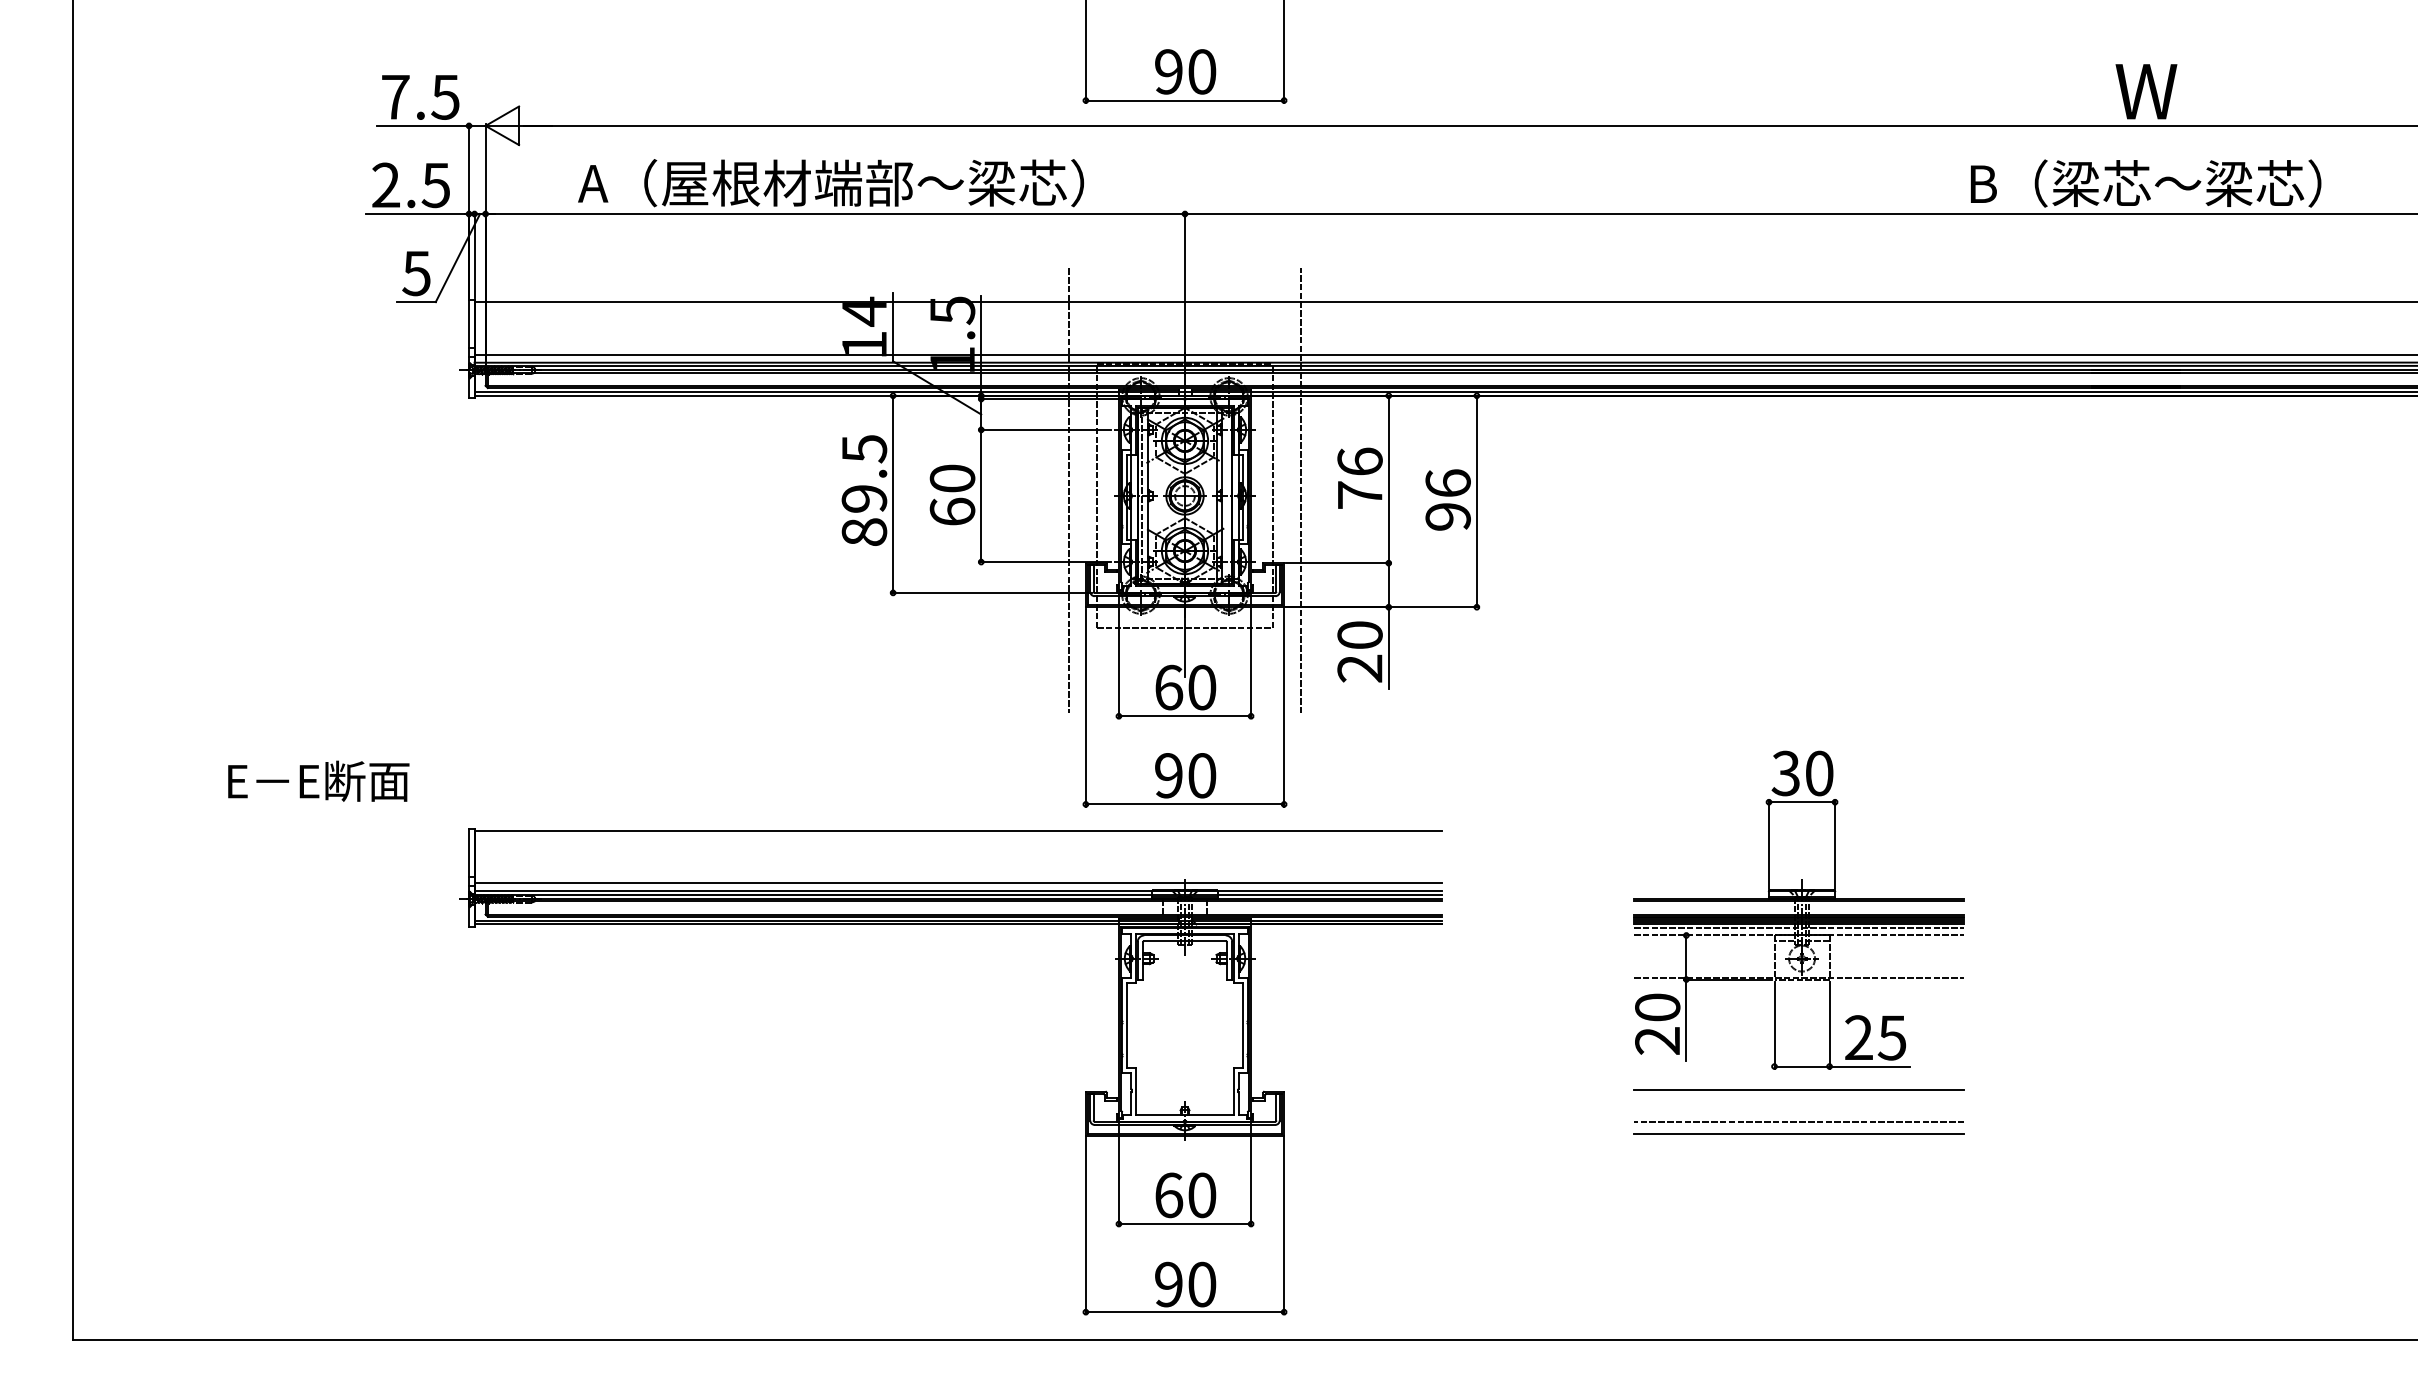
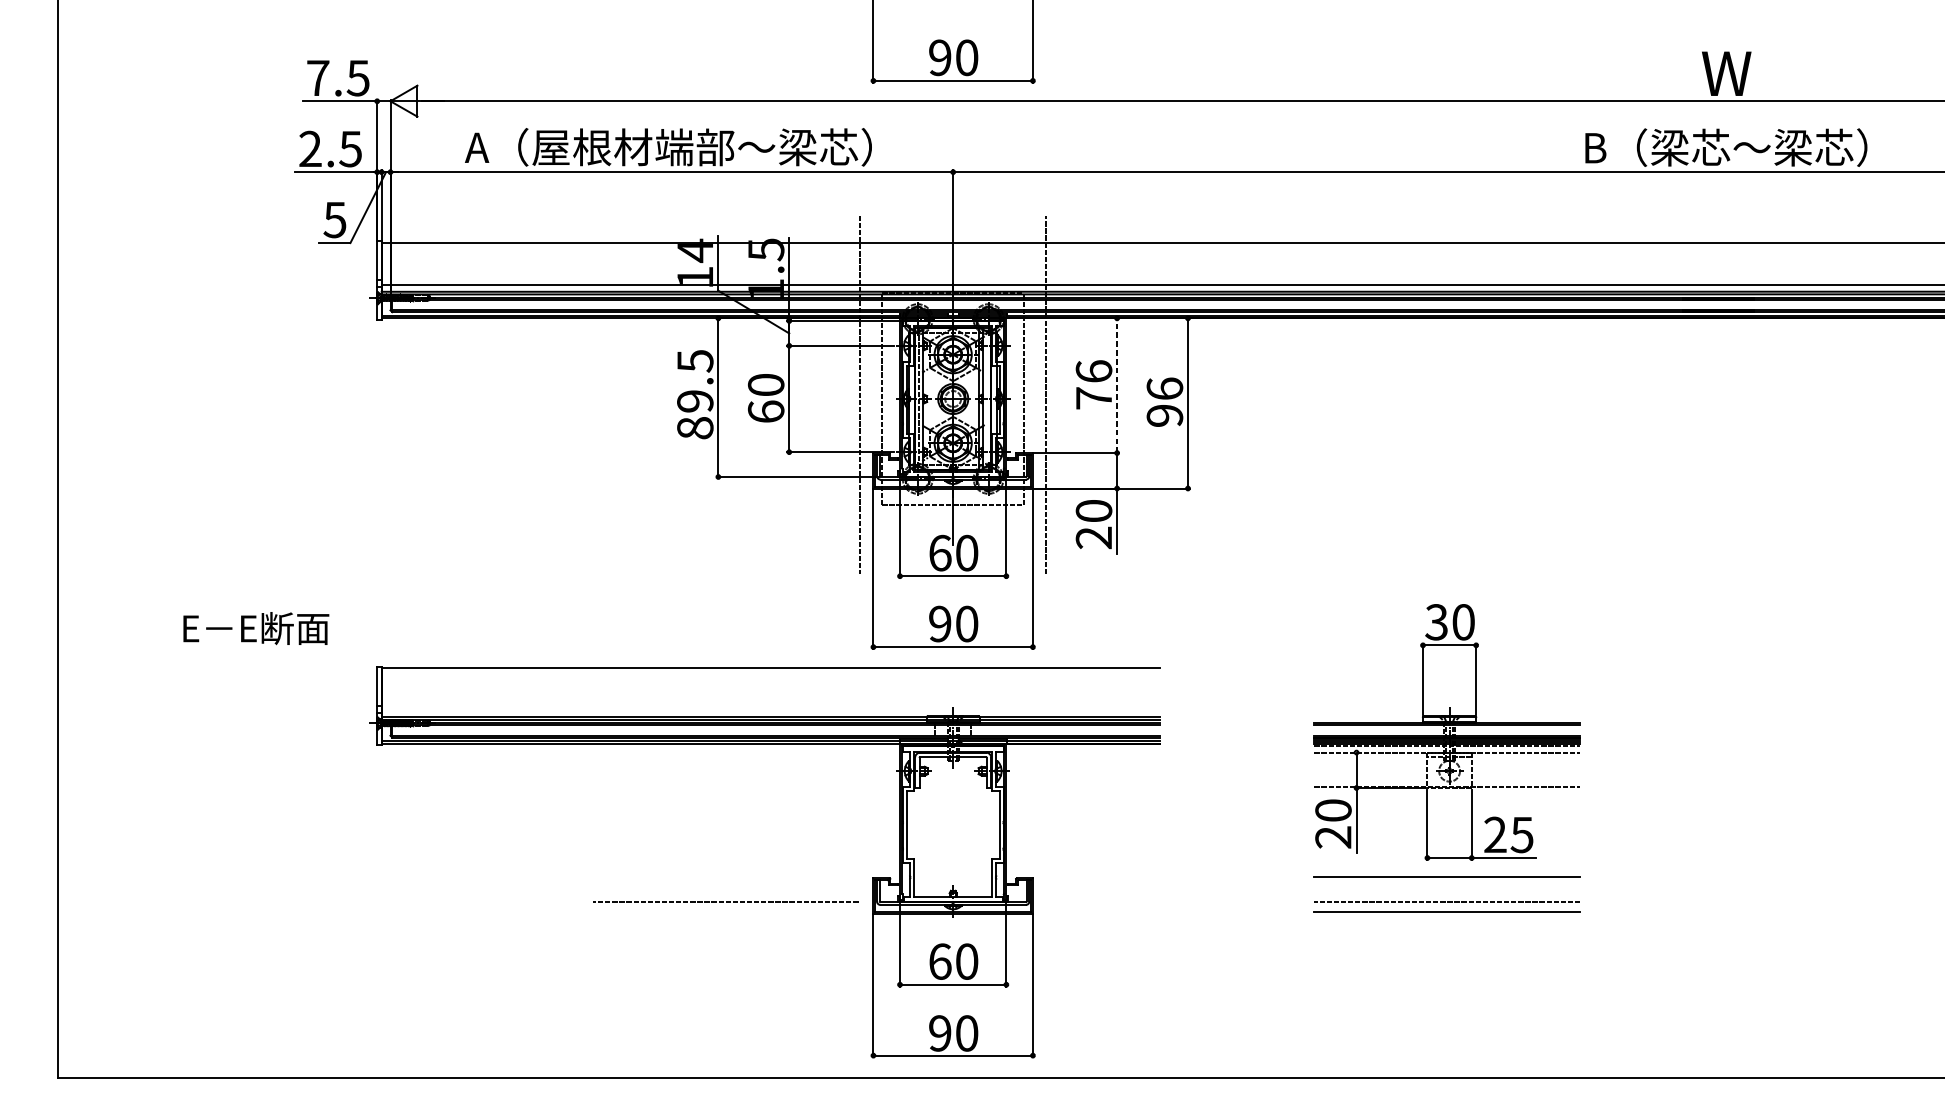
line: (1388, 479) -> (1116, 385), solid -> dashed
line: (957, 883) -> (770, 710), removed
line: (902, 1121) -> (725, 902), added

